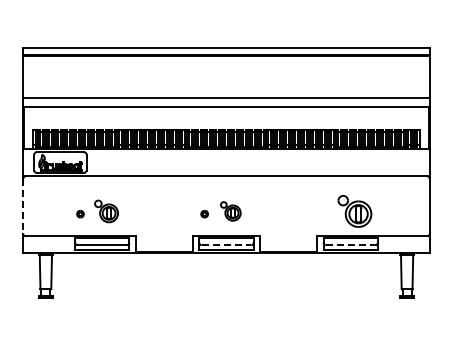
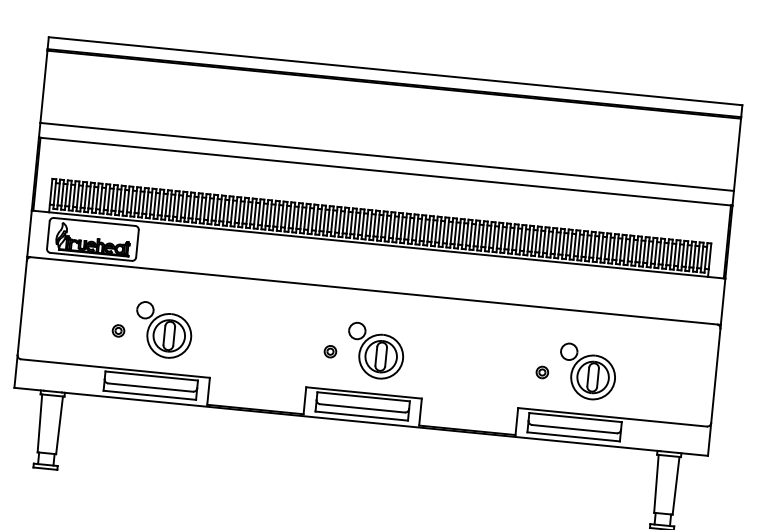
line: (23, 206) -> (22, 308), dashed -> solid
part: (106, 211) -> (163, 330), size x1.43
part: (230, 211) -> (375, 351), size x1.67
part: (328, 214) -> (541, 372), added
line: (226, 245) -> (362, 408), dashed -> solid
line: (350, 245) -> (574, 429), dashed -> solid

